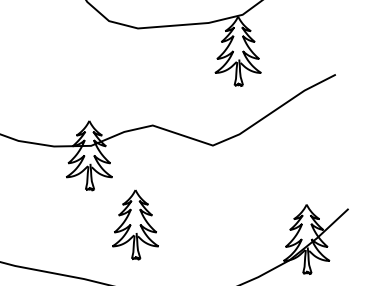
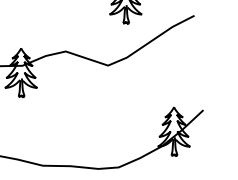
part: (135, 224) -> (53, 121), removed

